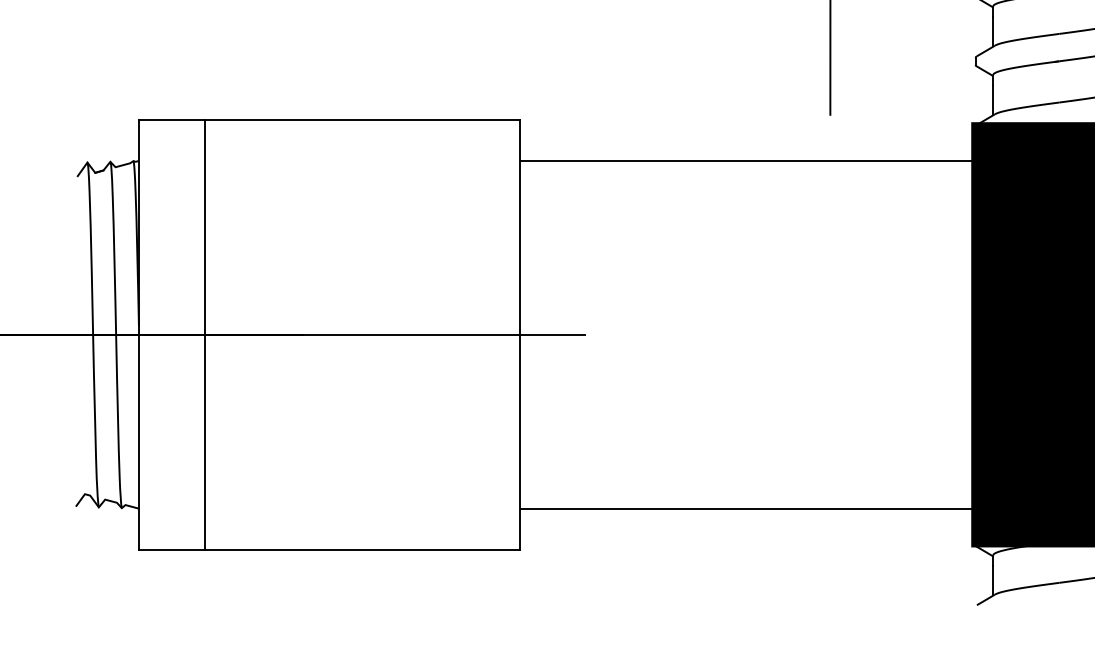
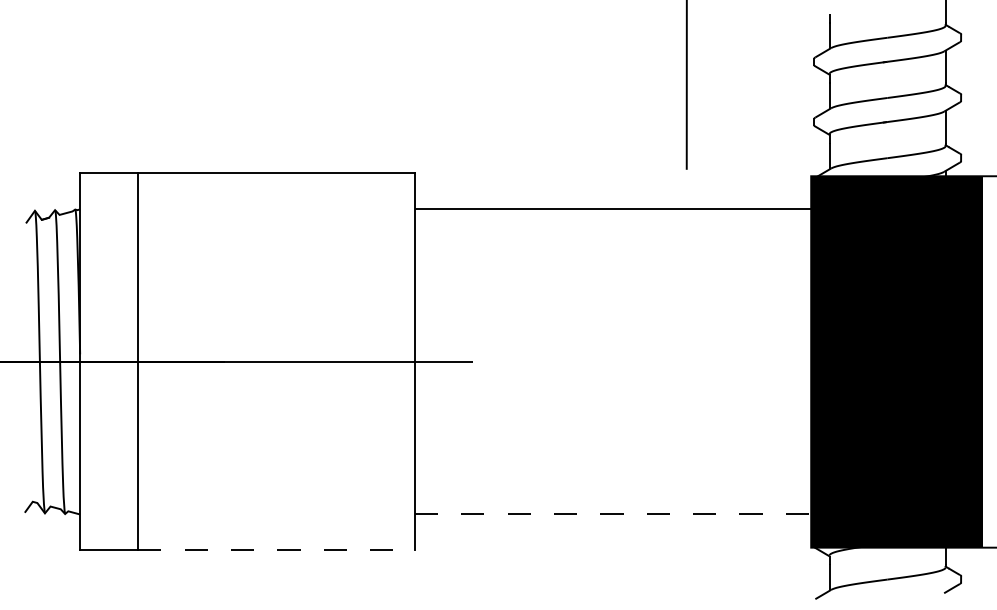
line: (746, 508) -> (613, 514), solid -> dashed
line: (362, 549) -> (276, 550), solid -> dashed

